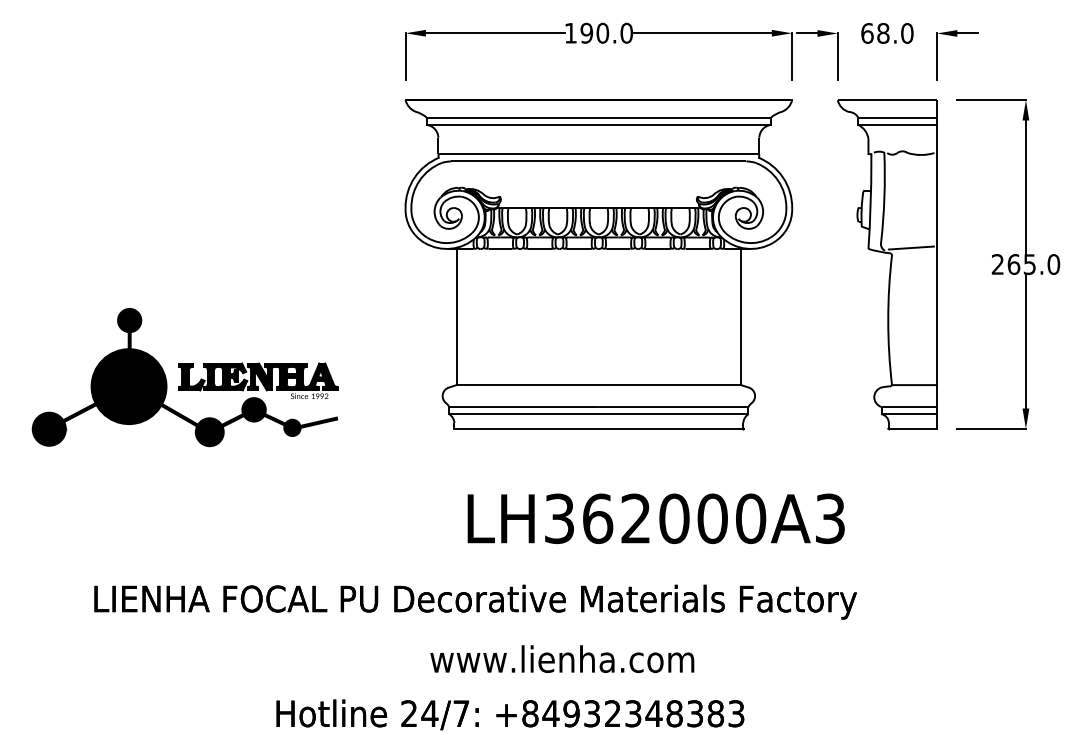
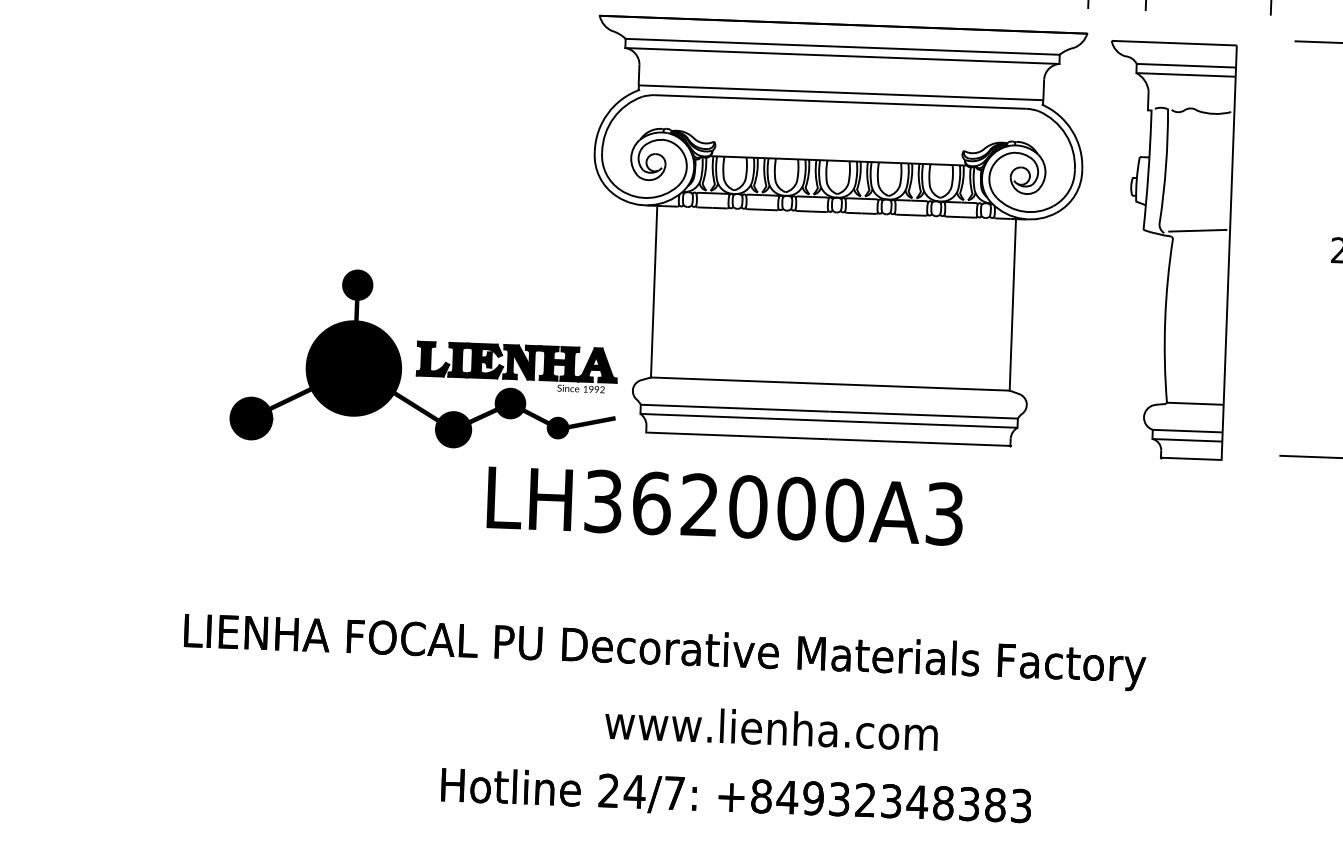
part: (887, 264) -> (1166, 250), moved
part: (184, 377) -> (424, 359), moved
text: (655, 518) -> (724, 505), moved
text: (510, 714) -> (736, 796), moved

